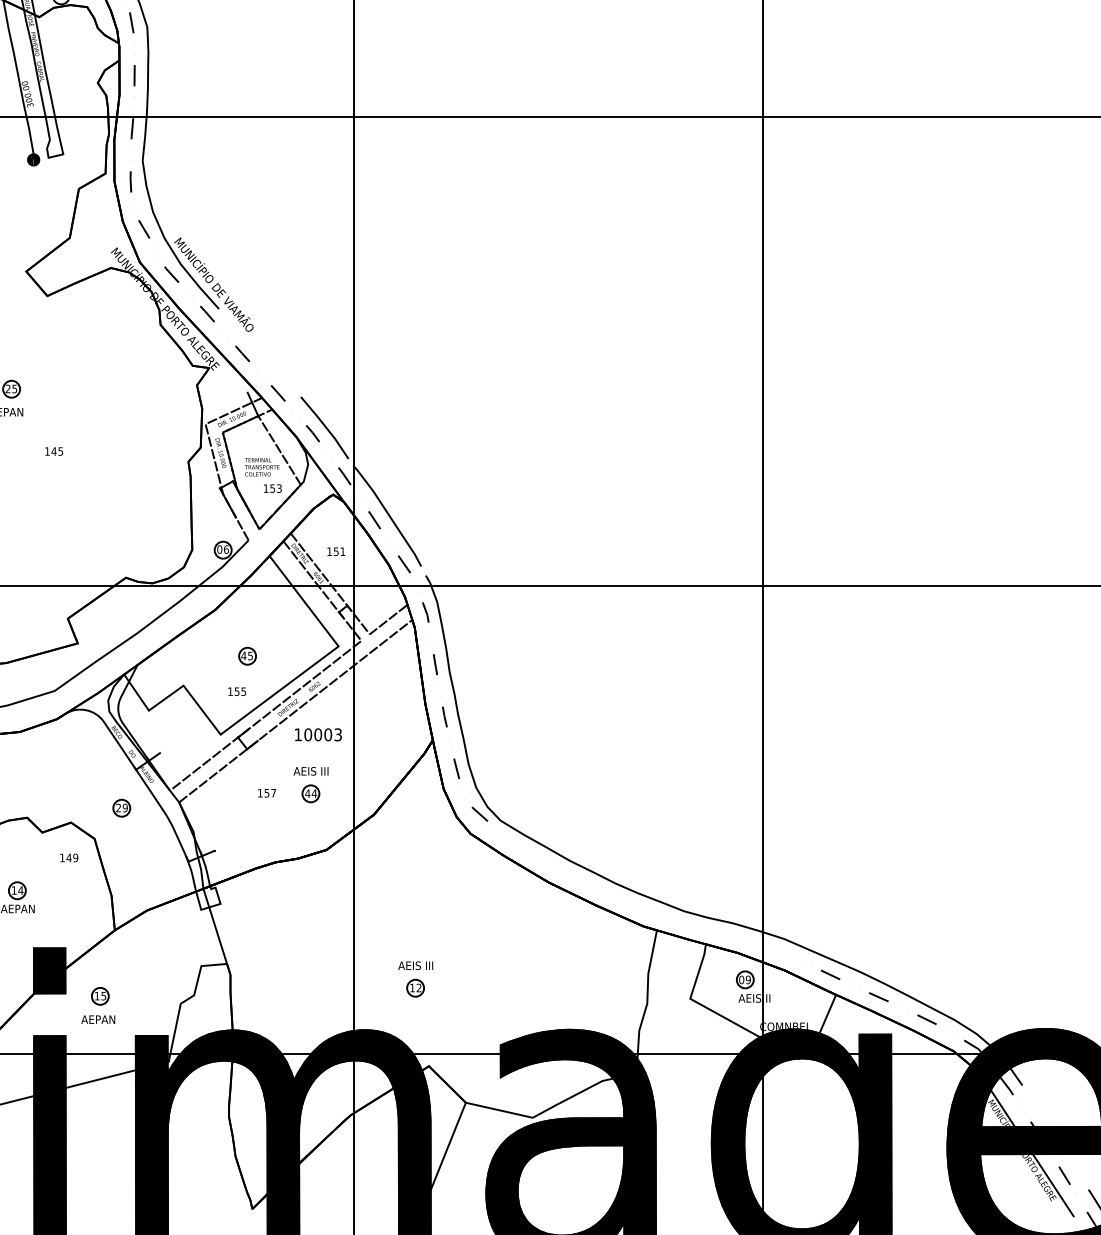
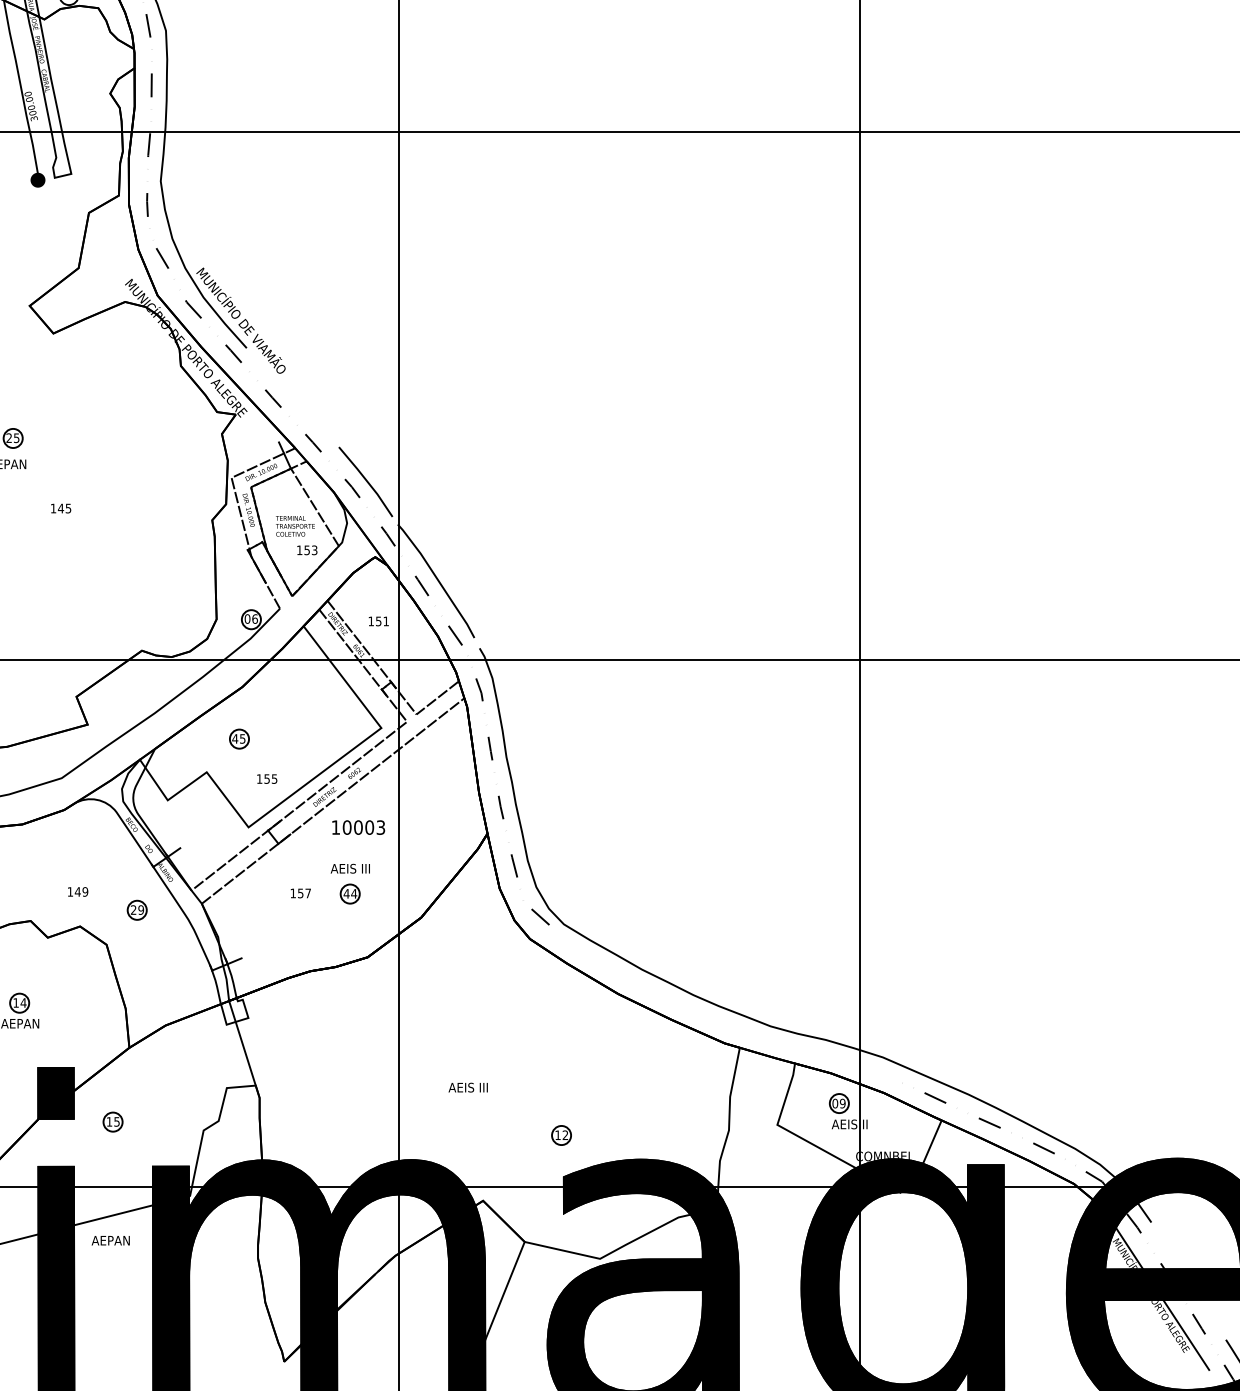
part: (247, 655) -> (239, 738), moved
text: (69, 857) -> (78, 891), moved
part: (415, 987) -> (561, 1134), moved
text: (98, 1019) -> (111, 1240), moved

